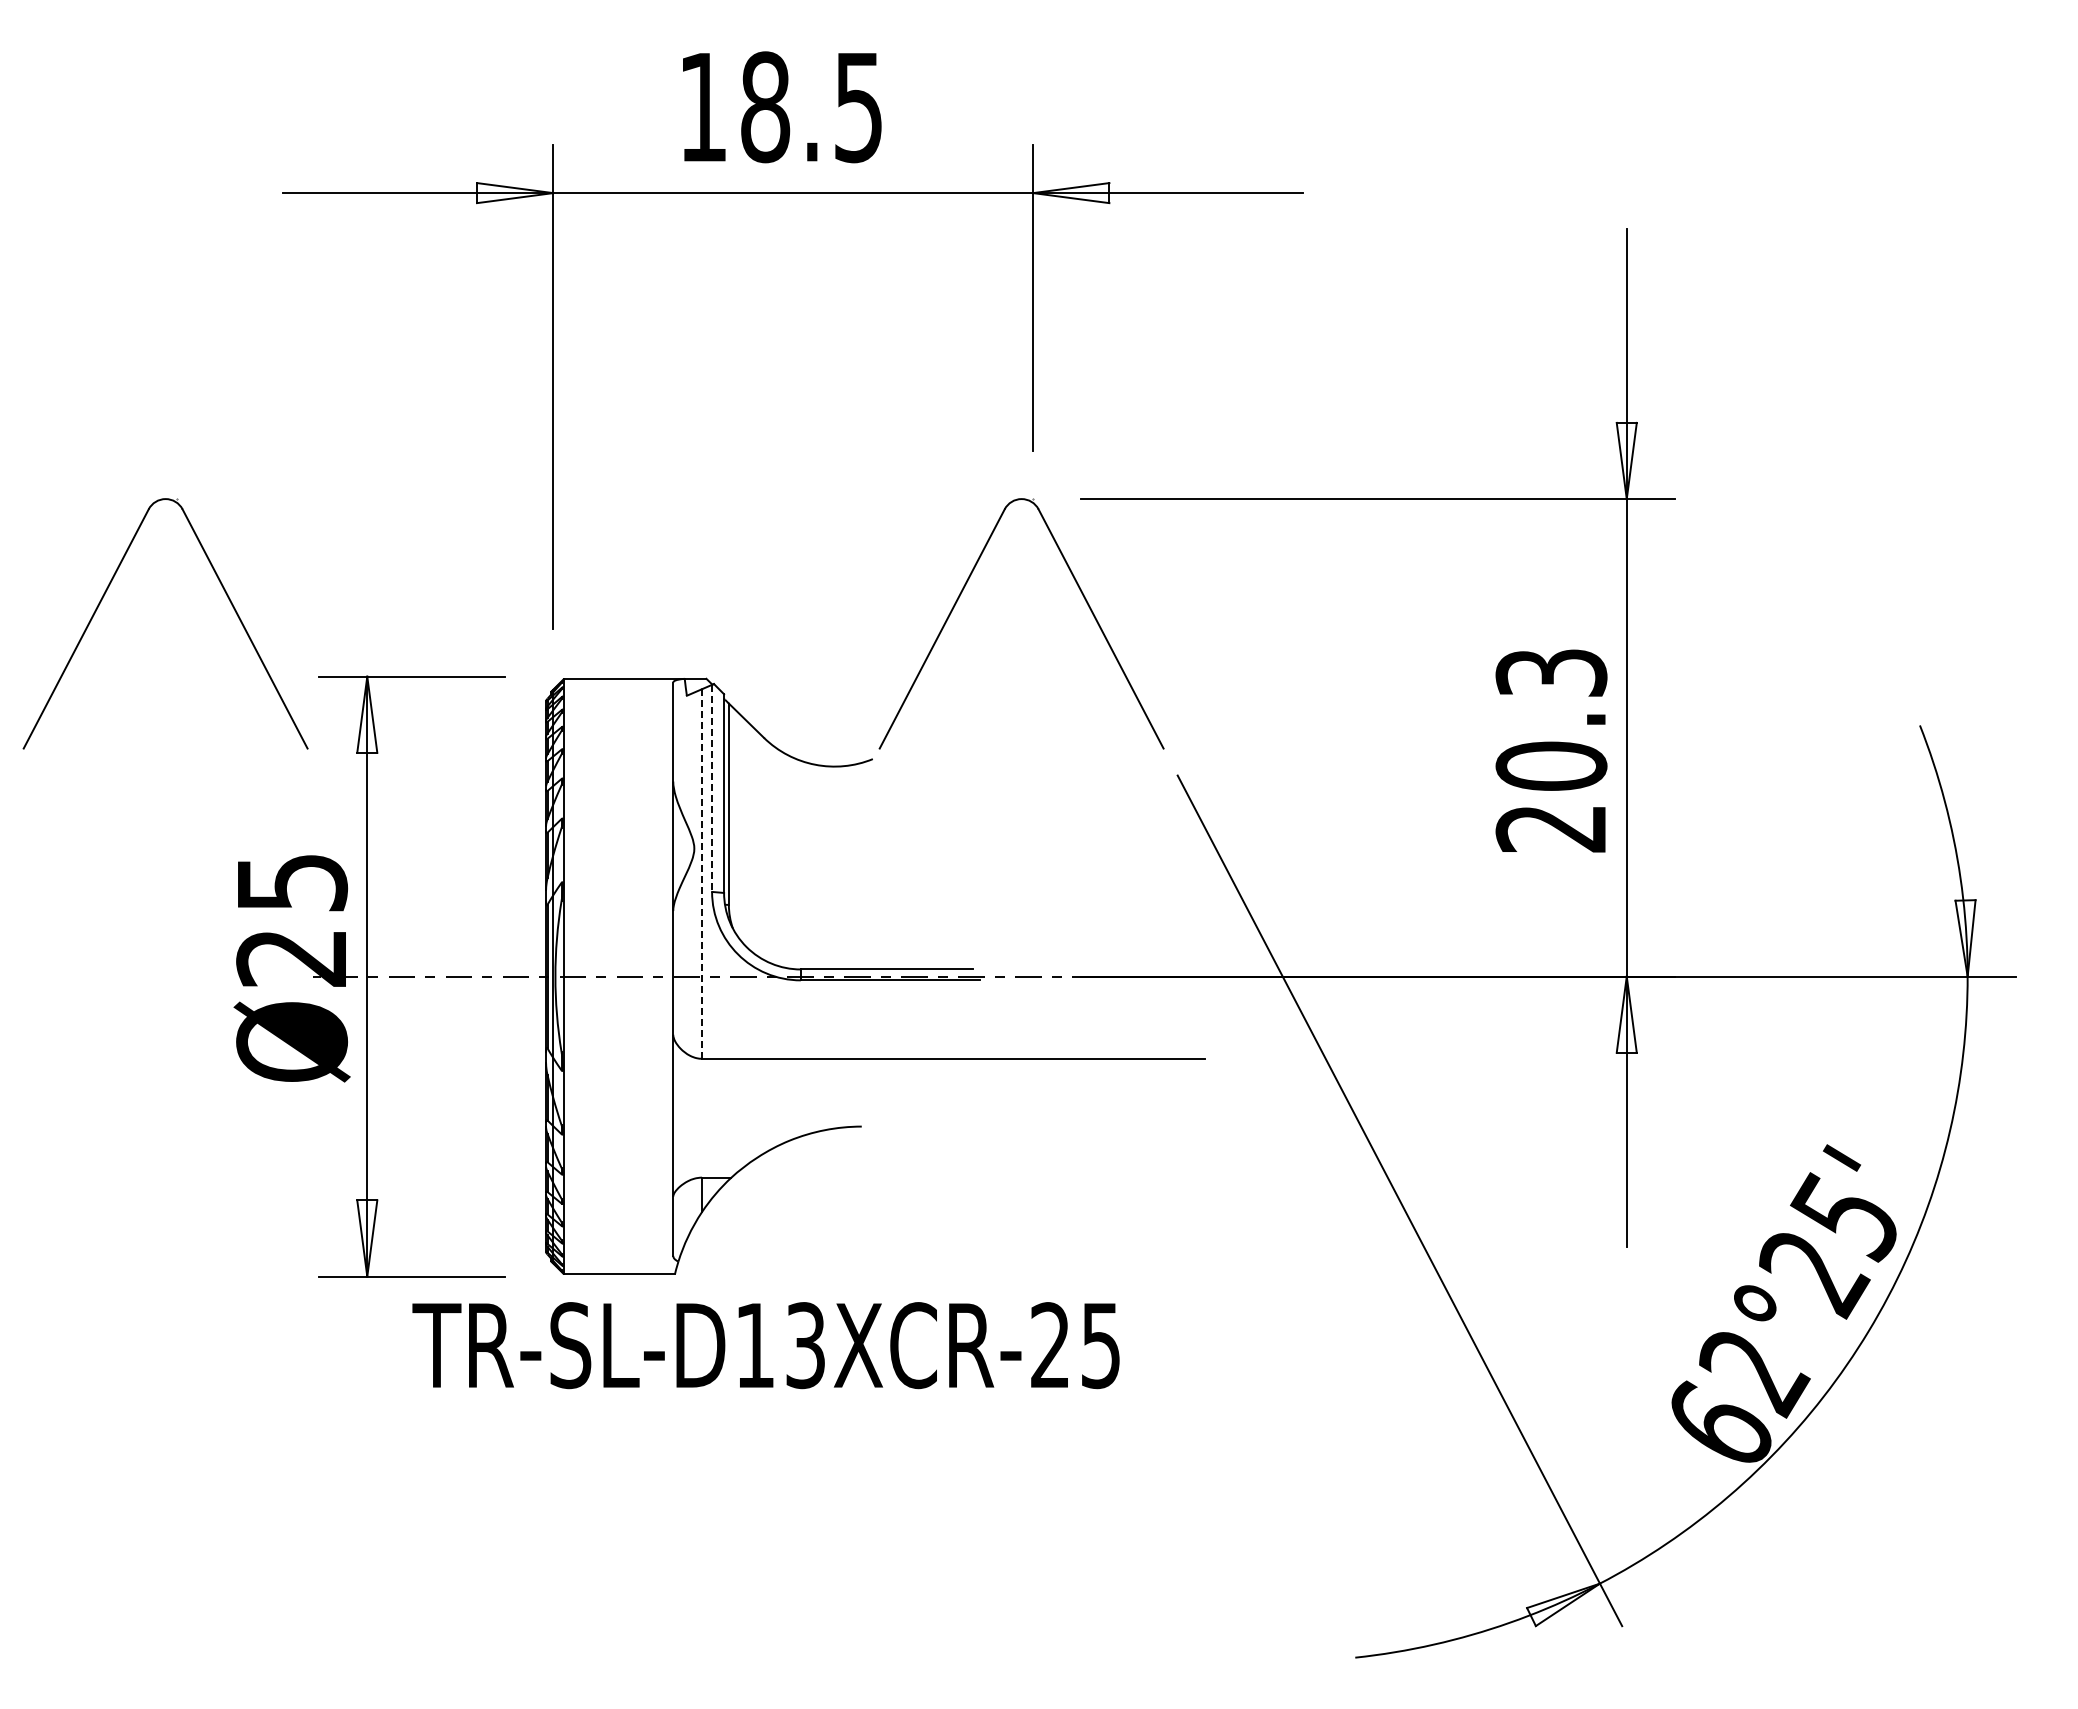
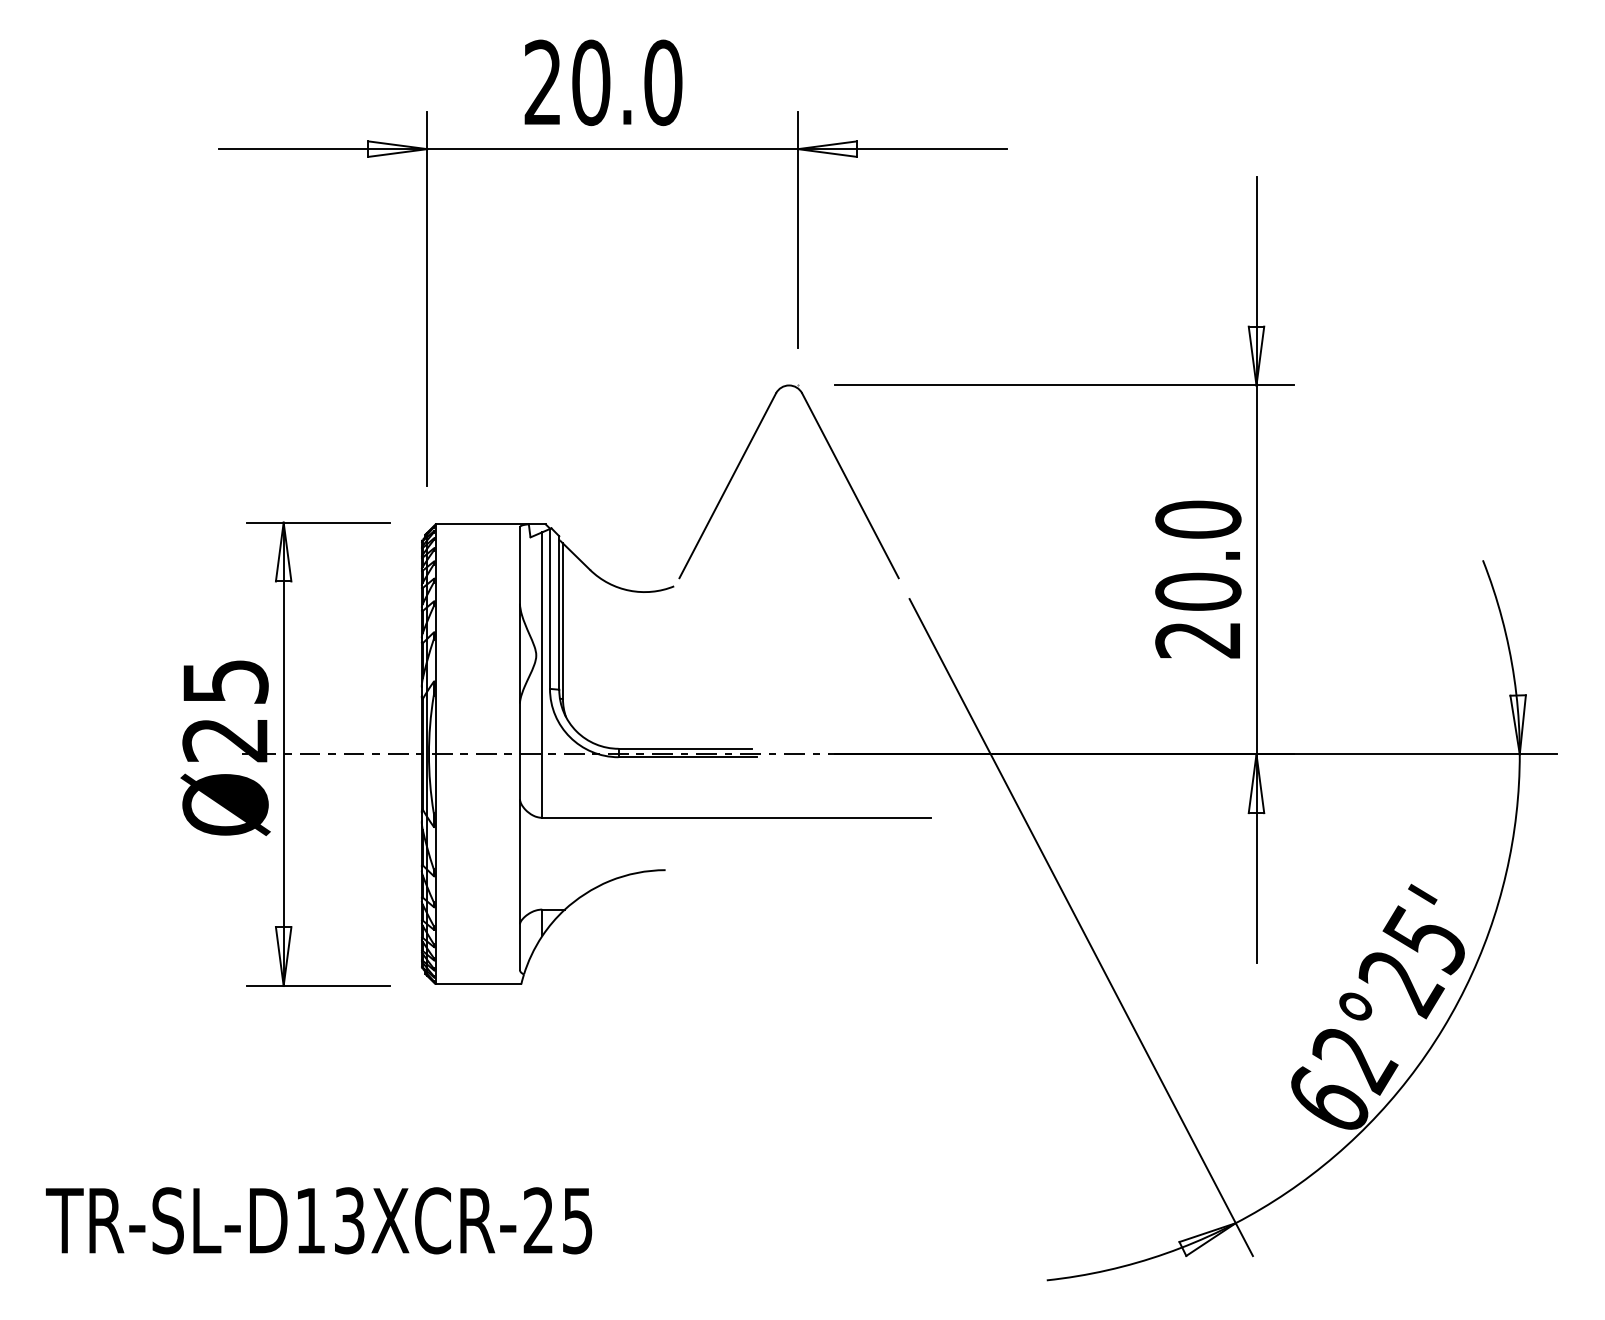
text: (781, 107) -> (603, 83), 18.5 -> 20.0
part: (105, 594) -> (81, 459), removed
text: (1551, 672) -> (1198, 519), 20.3 -> 20.0
line: (712, 788) -> (550, 609), dashed -> solid
line: (702, 874) -> (542, 675), dashed -> solid
text: (765, 1345) -> (318, 1220), moved

